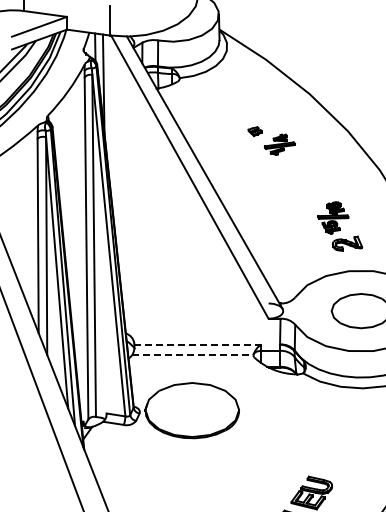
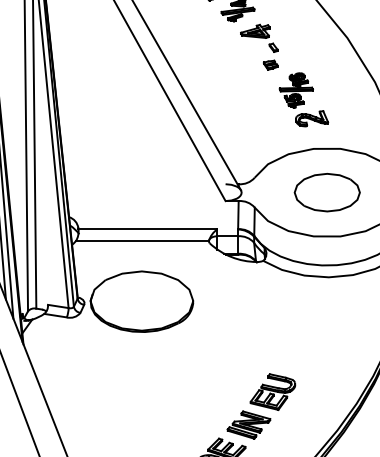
part: (299, 170) -> (259, 38), added
line: (198, 344) -> (148, 229), dashed -> solid
line: (192, 355) -> (142, 241), dashed -> solid

